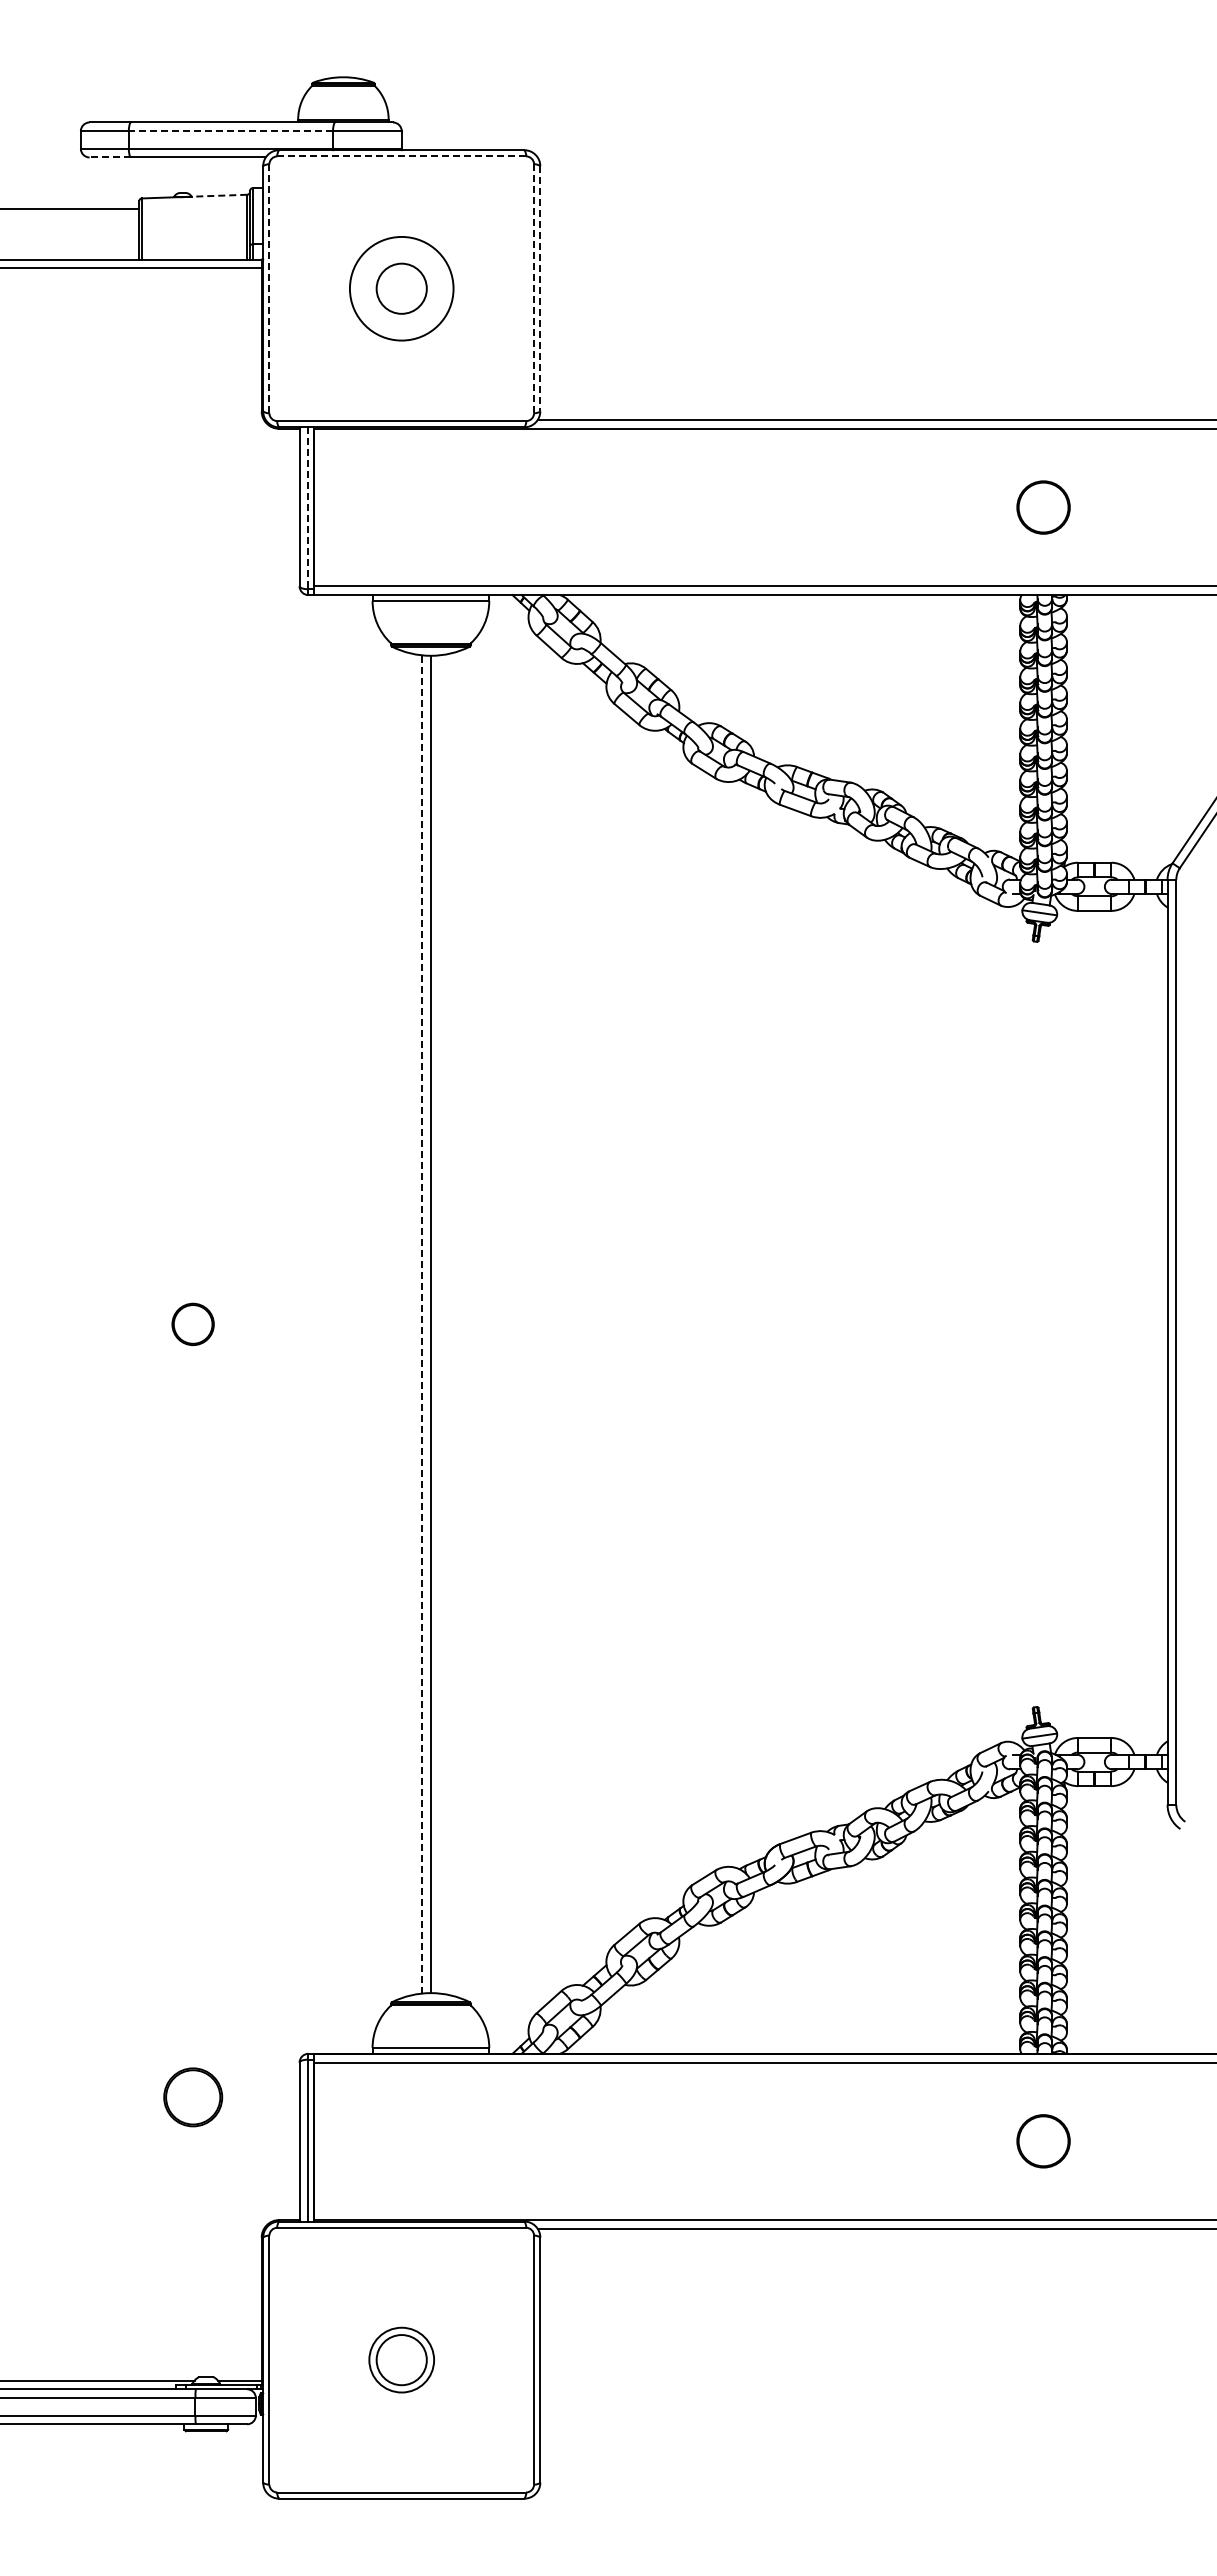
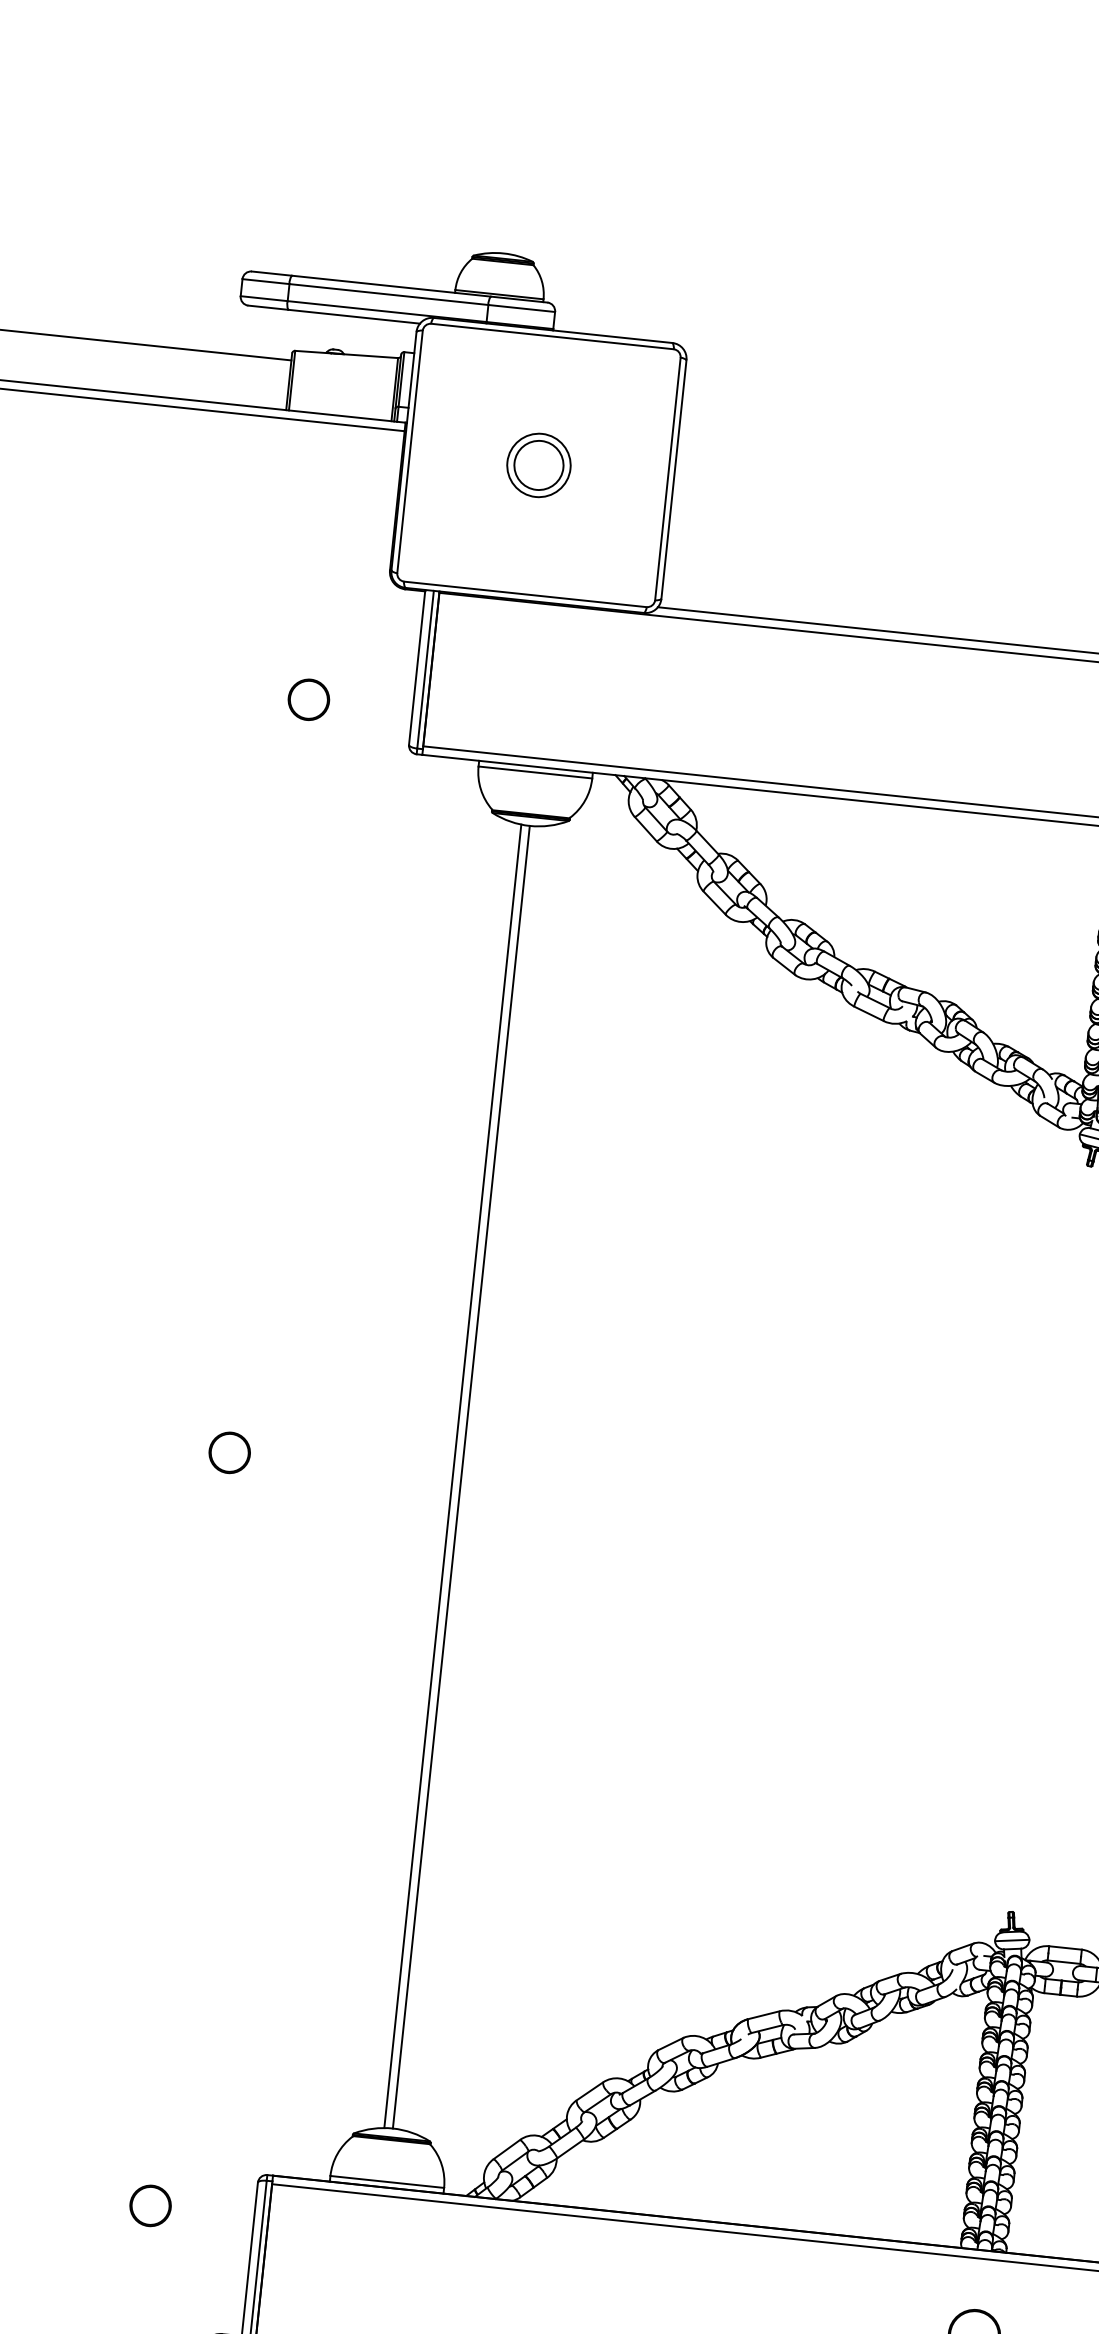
line: (230, 131) -> (388, 294), dashed -> solid
line: (401, 156) -> (552, 336), dashed -> solid
line: (109, 157) -> (267, 307), dashed -> solid
line: (217, 195) -> (369, 355), dashed -> solid
circle: (401, 288) -> (538, 465), size x0.62
line: (534, 288) -> (668, 478), dashed -> solid
line: (540, 288) -> (674, 479), dashed -> solid
line: (269, 289) -> (410, 452), dashed -> solid
line: (308, 508) -> (425, 669), dashed -> solid
part: (192, 550) -> (308, 698), added
line: (422, 1323) -> (453, 1475), dashed -> solid
part: (192, 2097) -> (149, 2205), size x0.71

